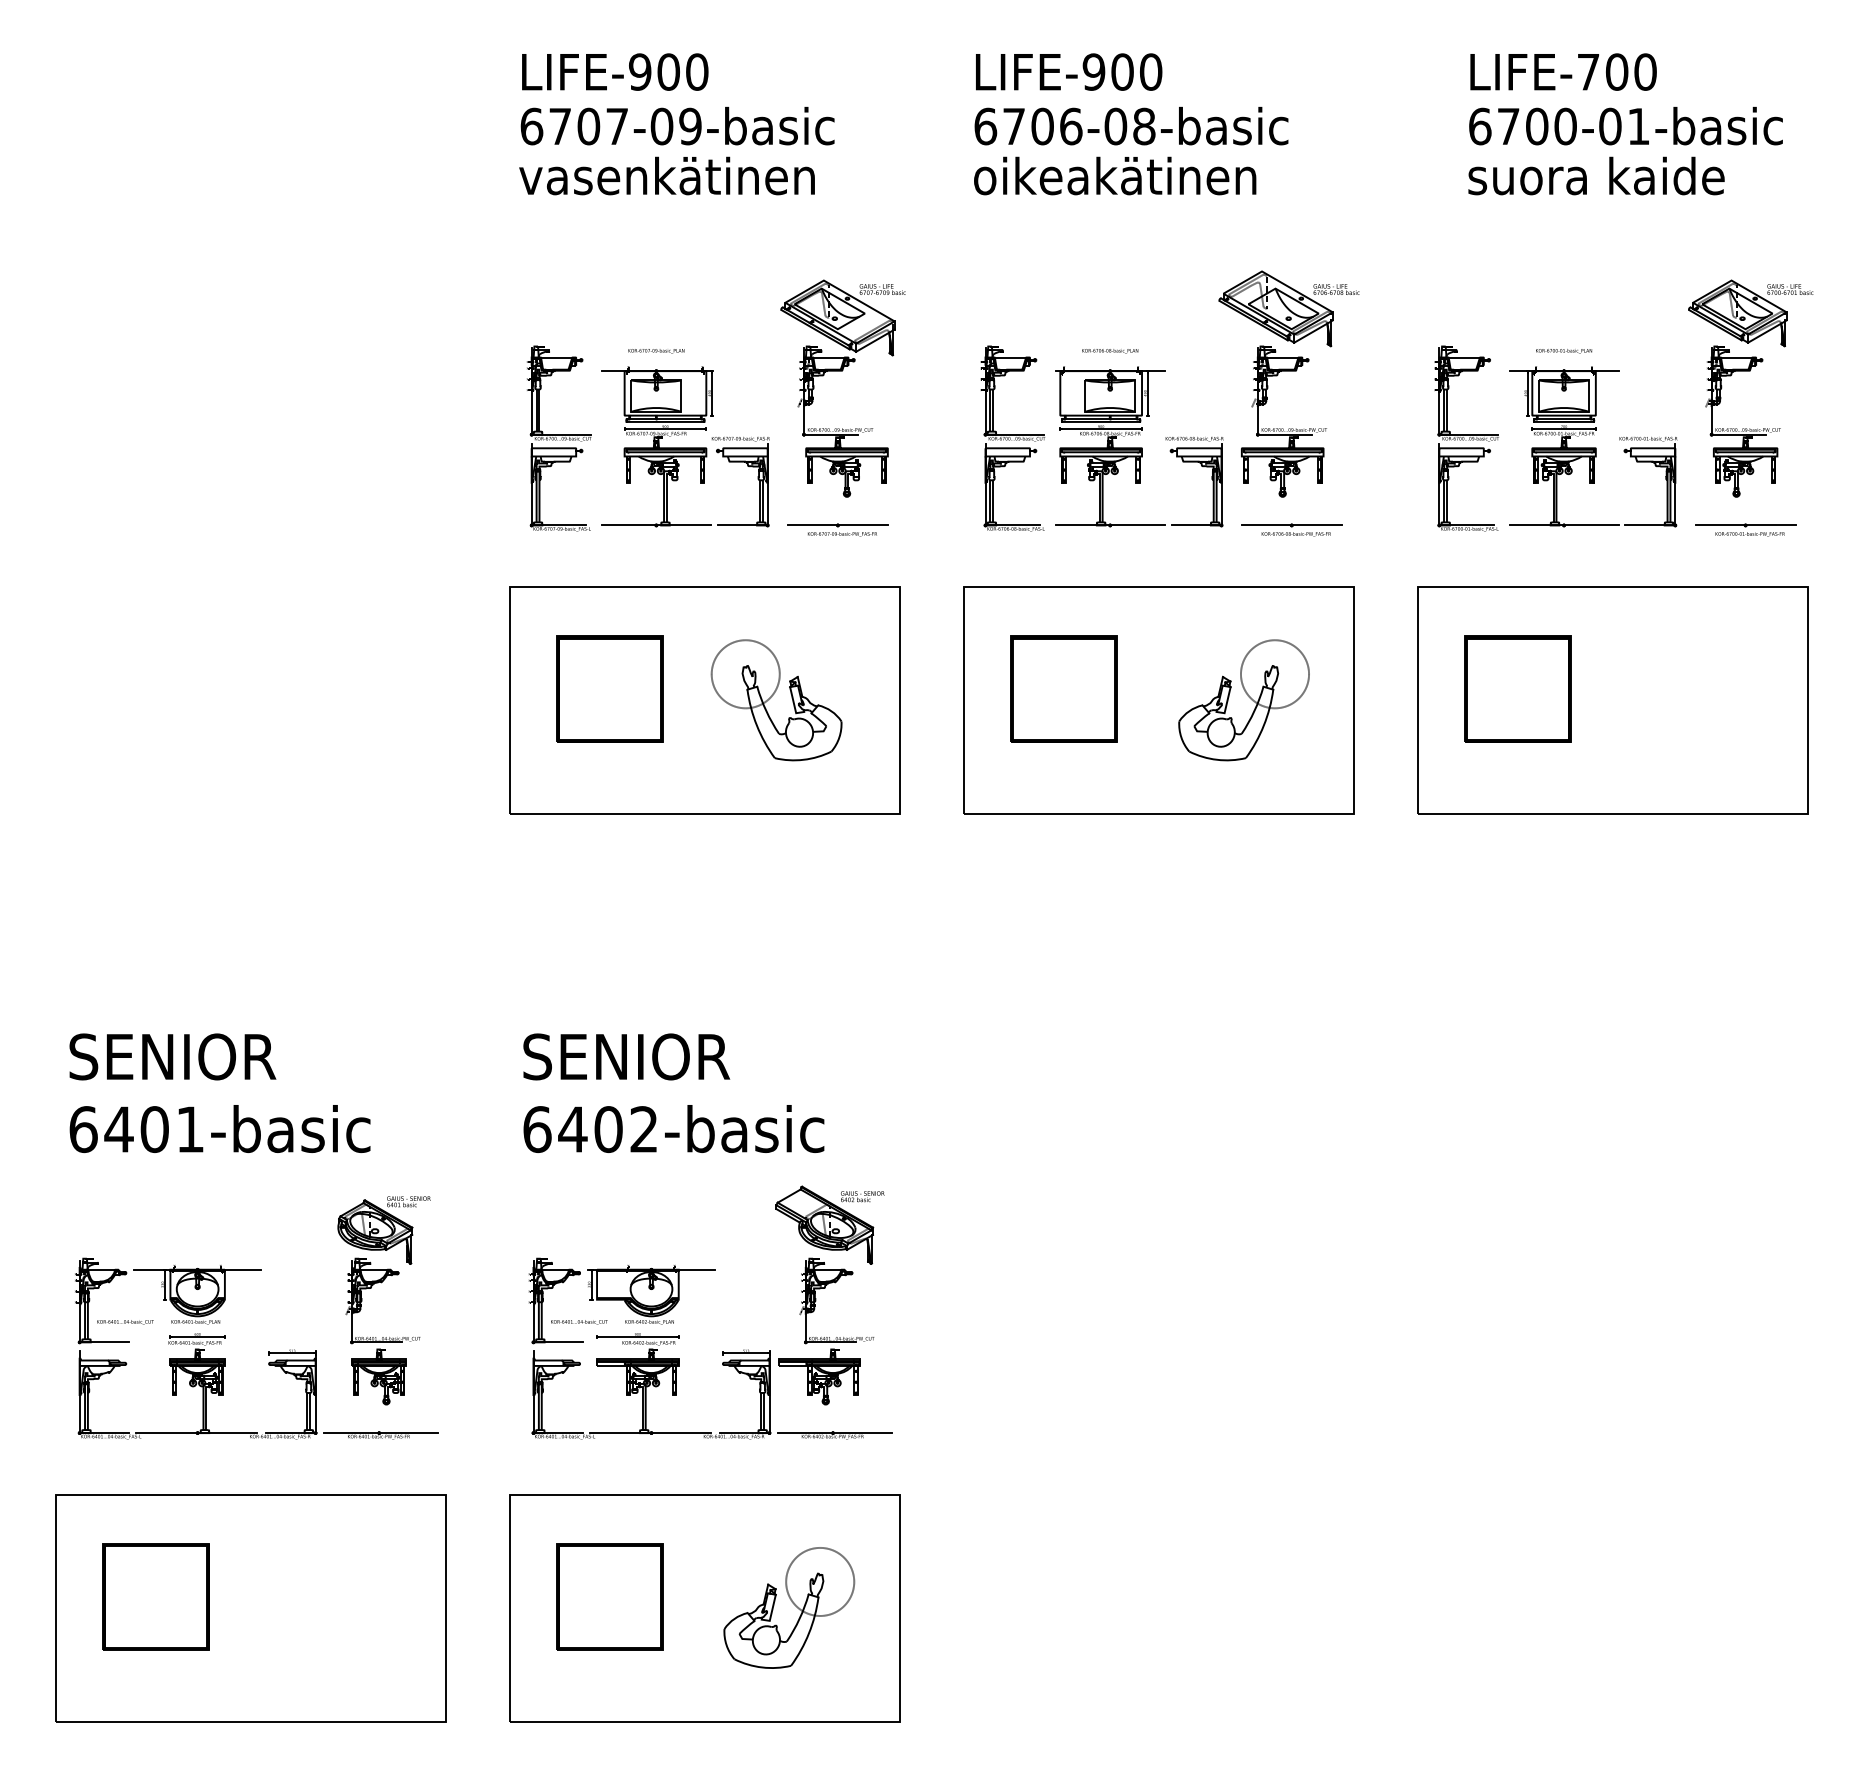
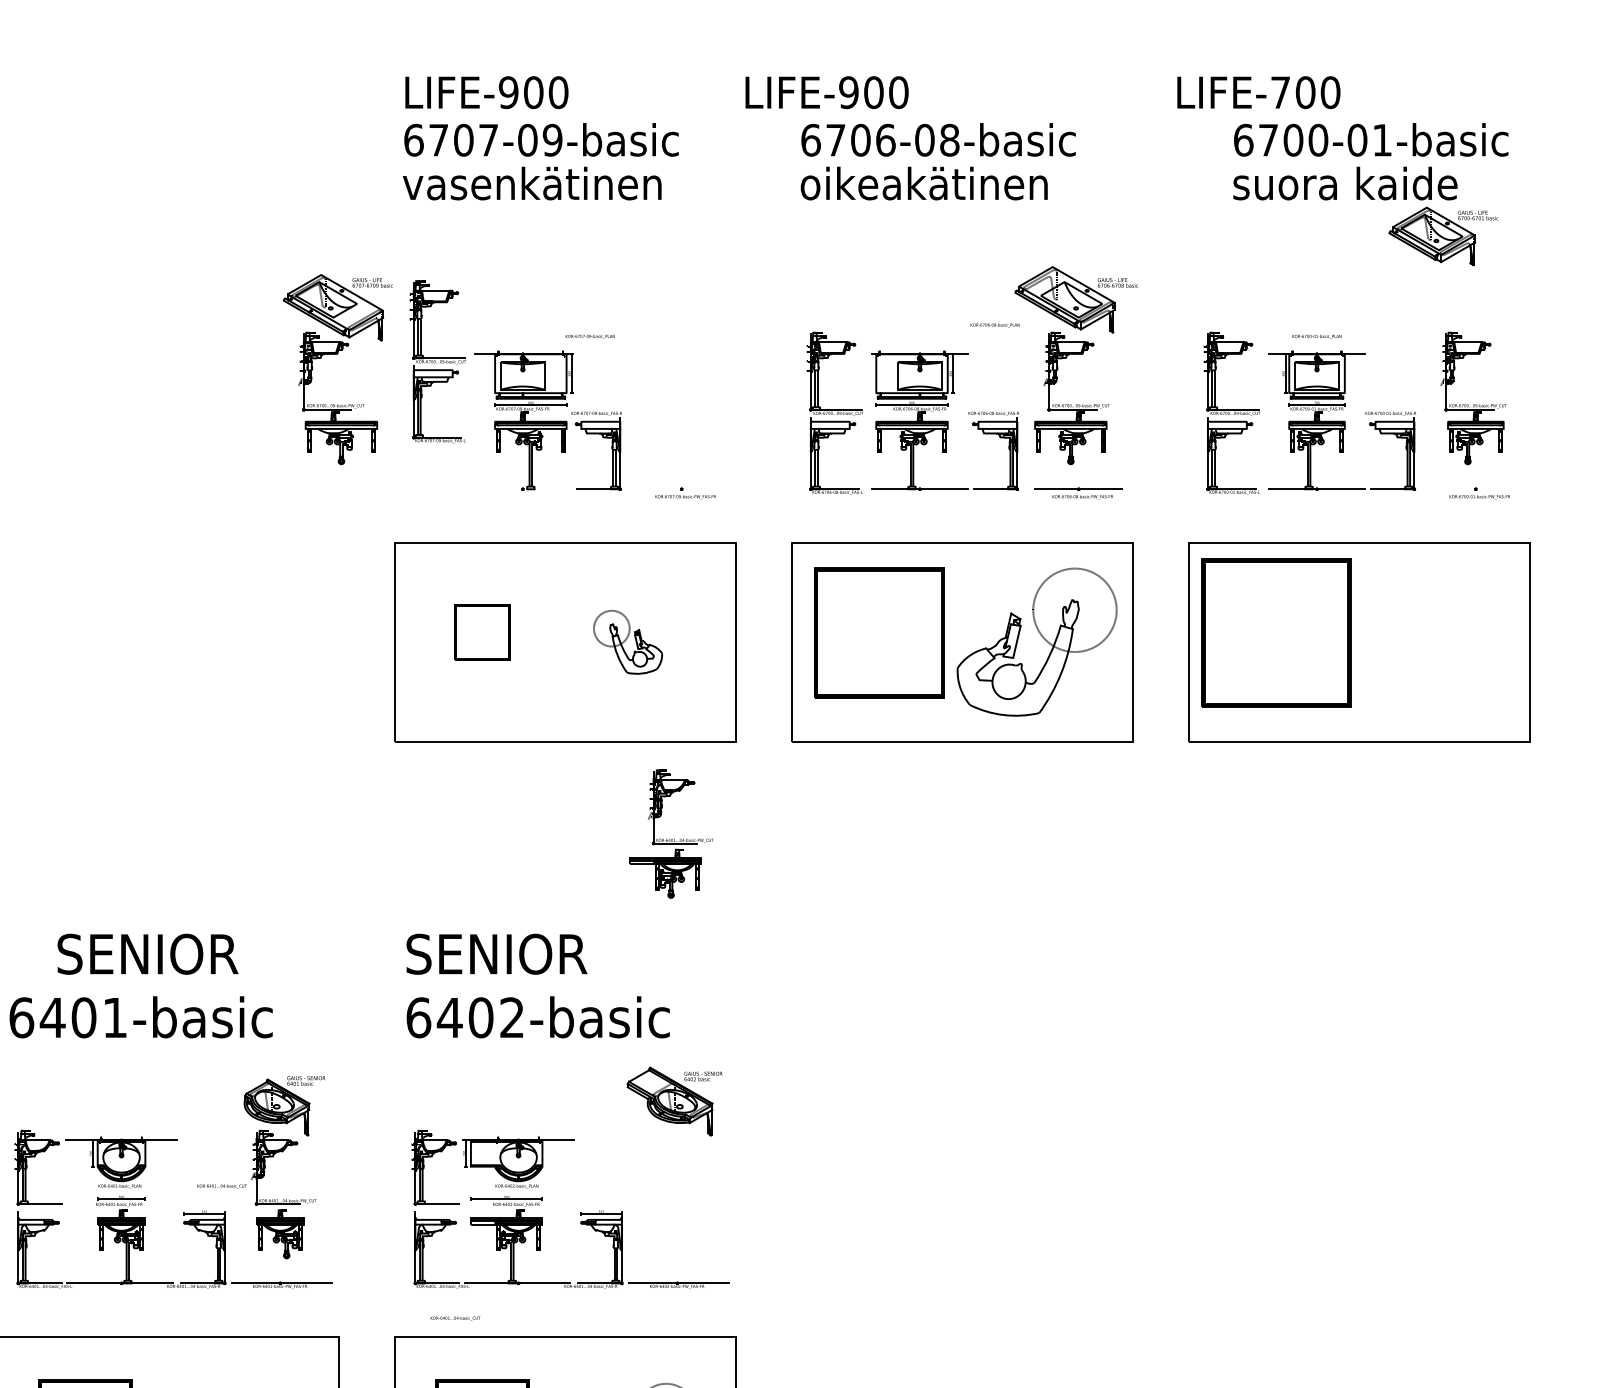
text: (1069, 71) -> (827, 92), moved
text: (1563, 71) -> (1258, 92), moved
part: (1750, 313) -> (1443, 236), moved
text: (656, 351) -> (590, 337), moved
text: (1110, 351) -> (995, 325), moved
part: (842, 371) -> (337, 354), moved
part: (558, 438) -> (437, 361), moved
line: (655, 525) -> (522, 489), removed
line: (837, 525) -> (681, 489), removed
line: (1745, 525) -> (1475, 489), removed
part: (609, 688) -> (481, 631), size x0.6
part: (1063, 688) -> (879, 631), size x1.4
part: (1517, 688) -> (1276, 631), size x1.6
part: (776, 700) -> (627, 642), size x0.6
part: (1243, 700) -> (1036, 642), size x1.4
text: (172, 1056) -> (147, 953), moved
text: (125, 1322) -> (222, 1186), moved
text: (579, 1322) -> (455, 1318), moved
part: (826, 1331) -> (671, 834), moved

